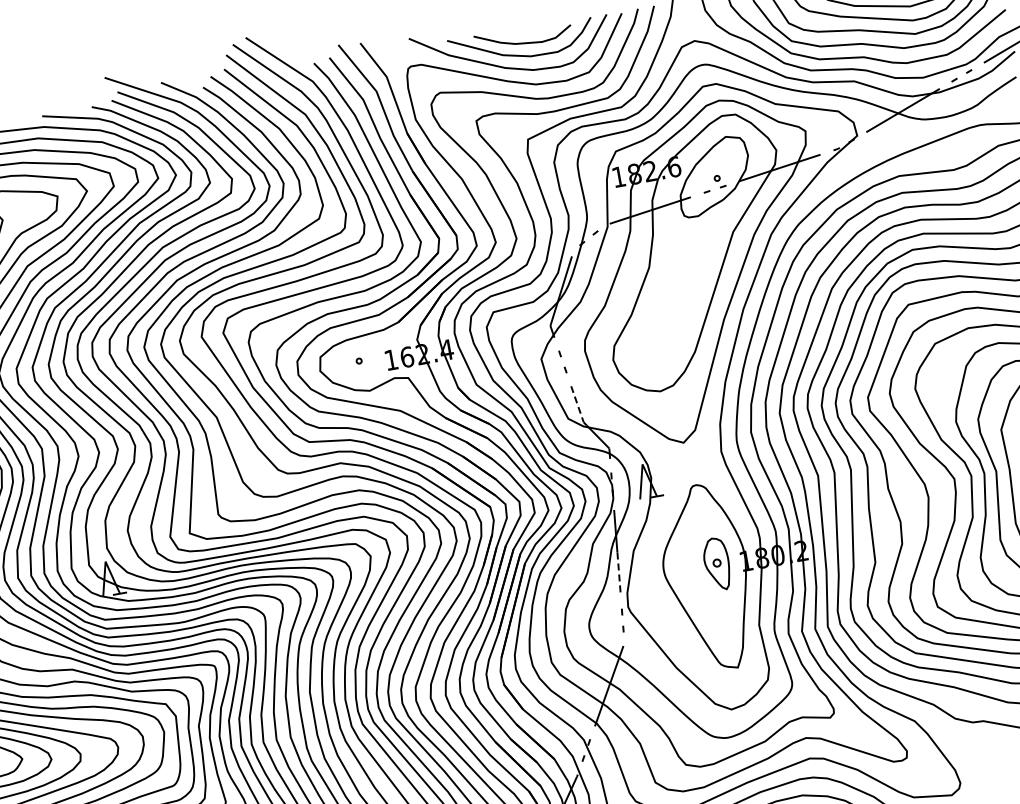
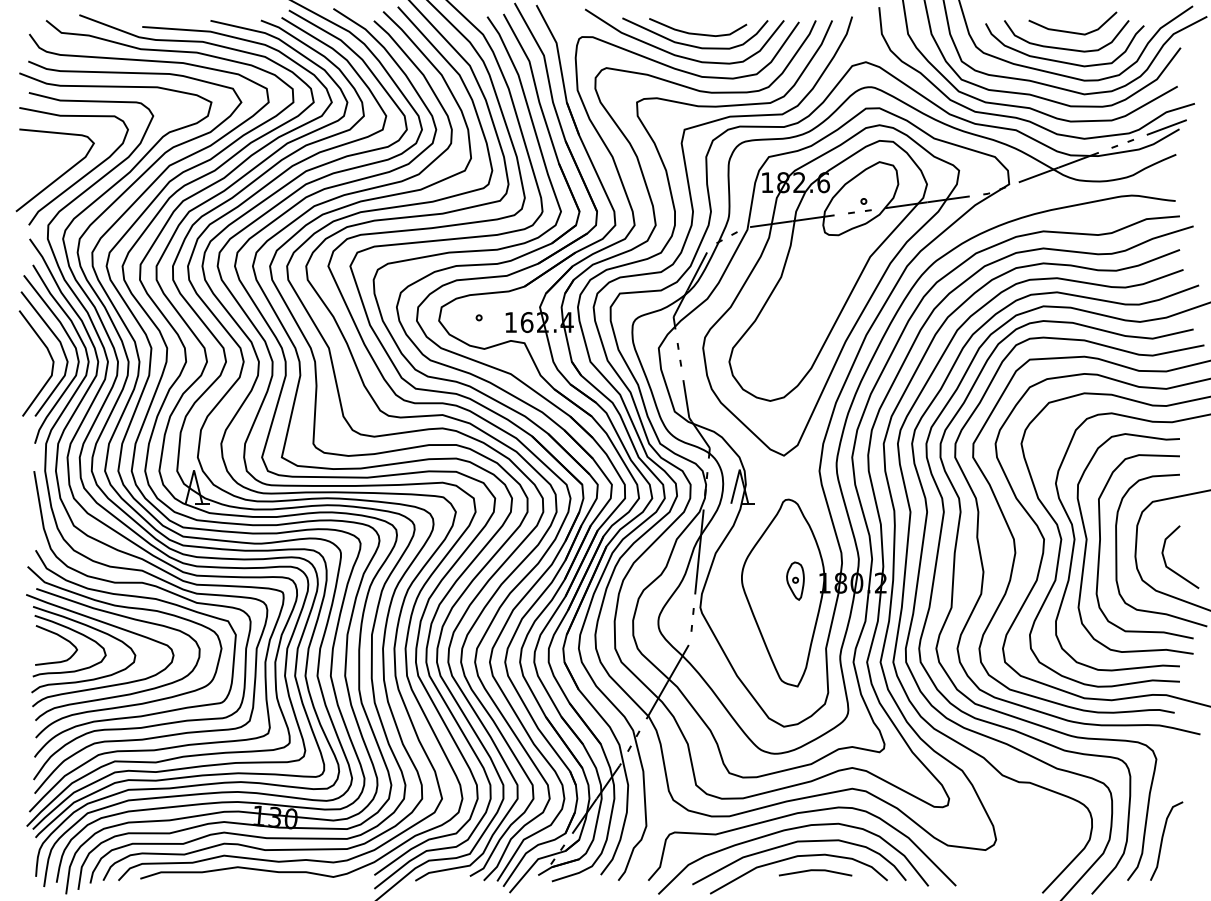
line: (577, 404) -> (686, 399), dashed -> solid
part: (717, 563) -> (795, 580), size x0.71
line: (619, 574) -> (697, 573), dashed -> solid

